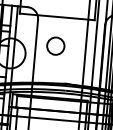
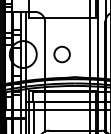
circle: (55, 46) -> (61, 54), moved

